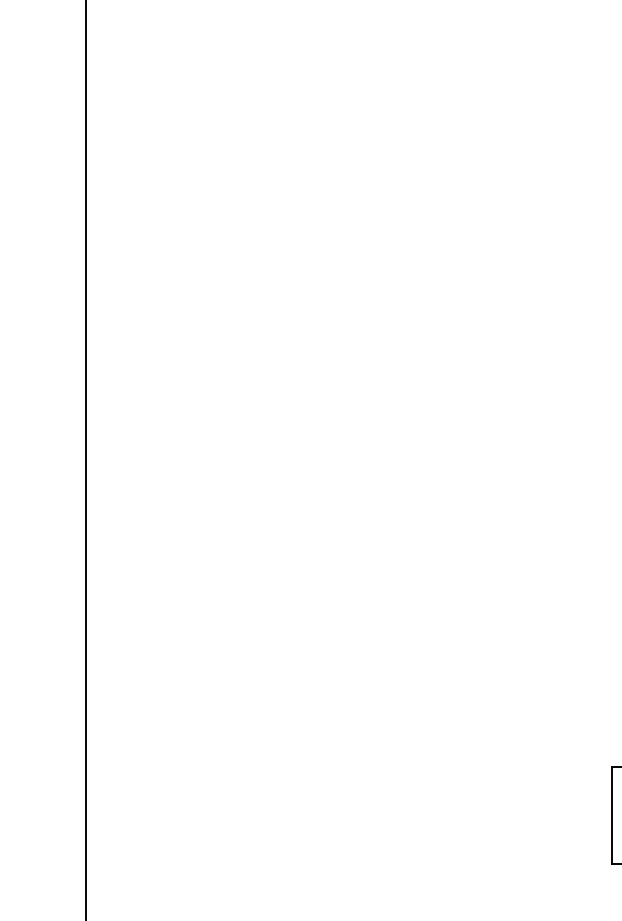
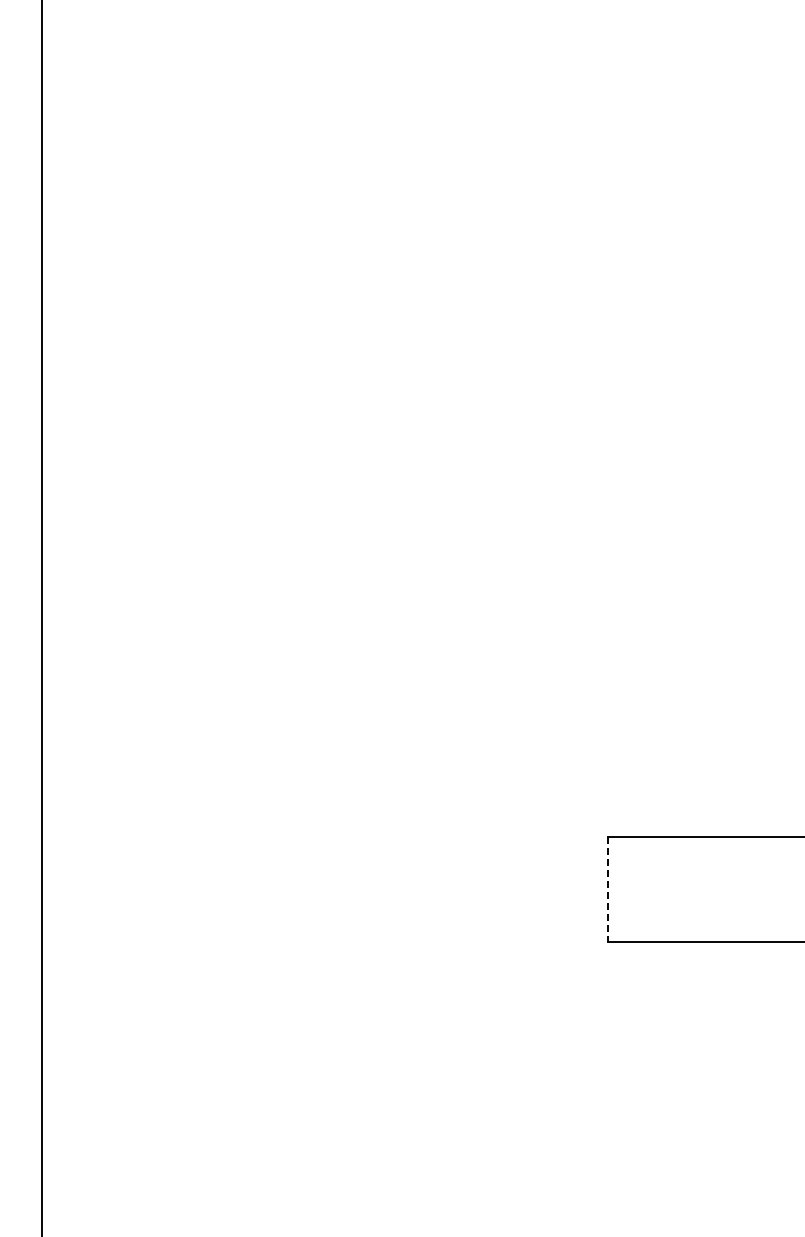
line: (611, 815) -> (607, 889), solid -> dashed

